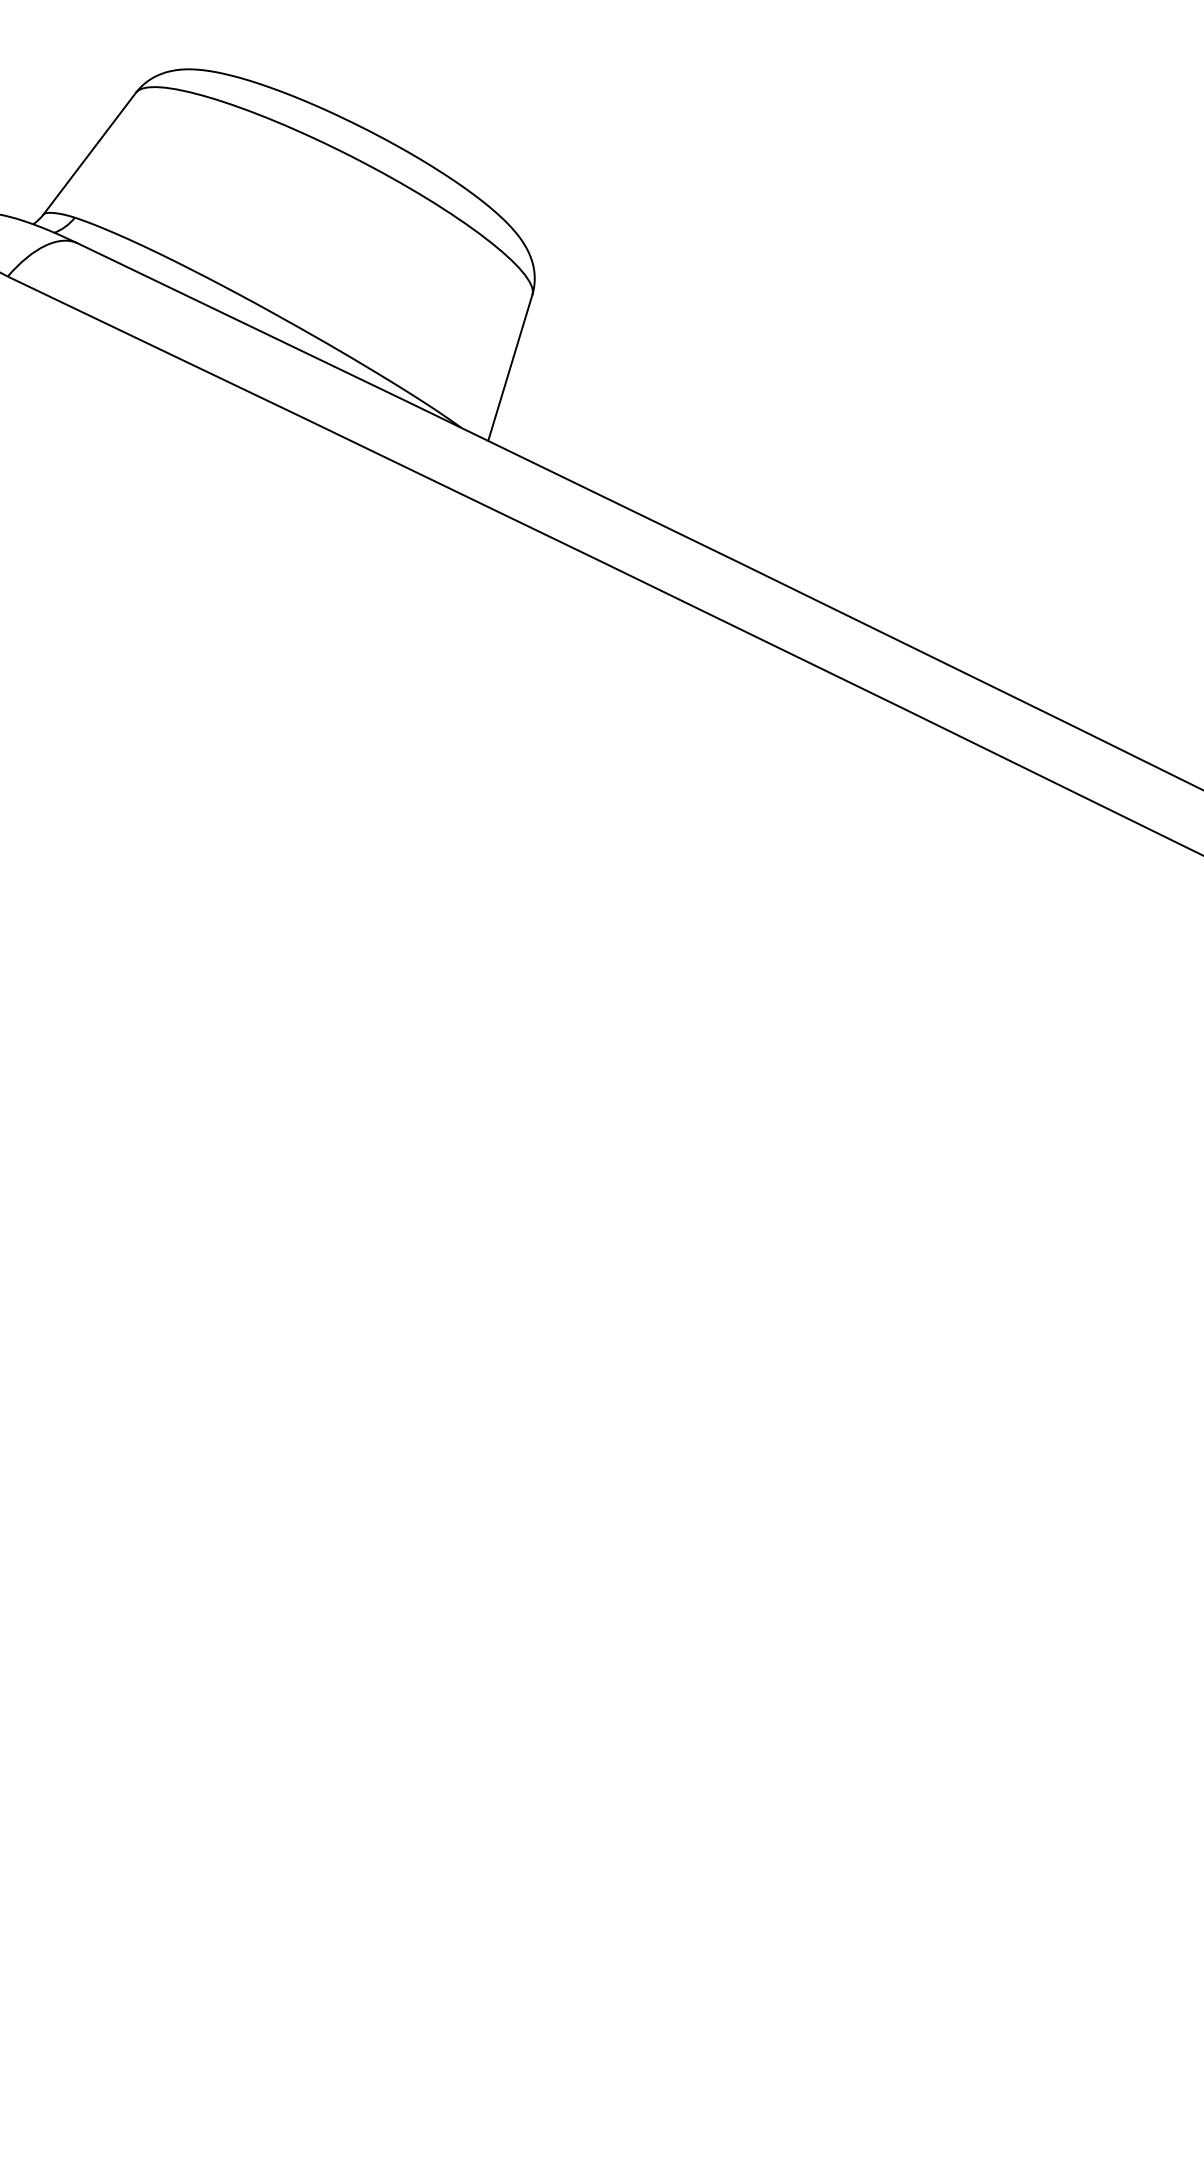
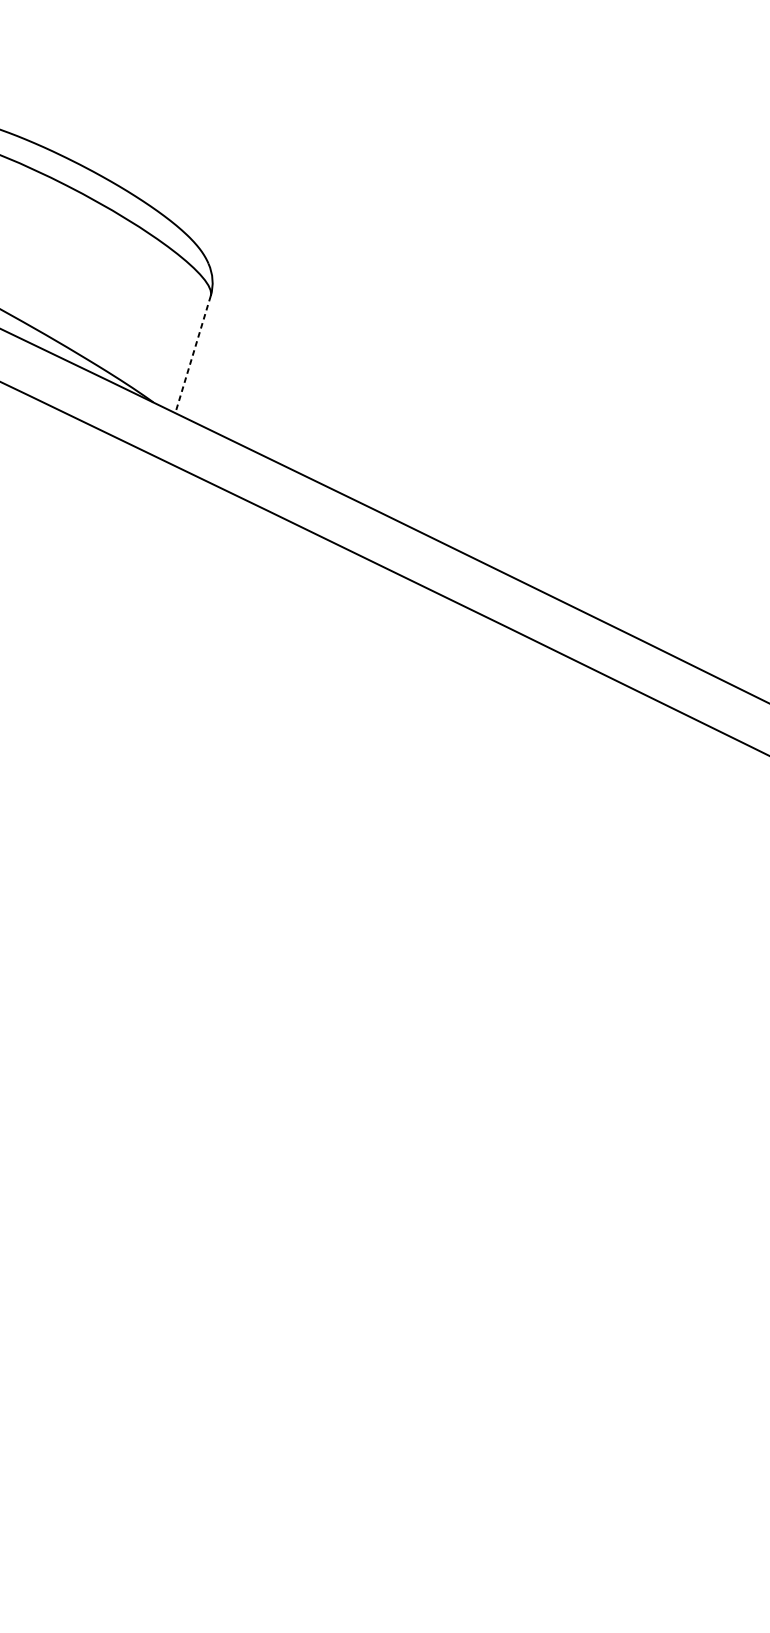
line: (510, 368) -> (193, 355), solid -> dashed

